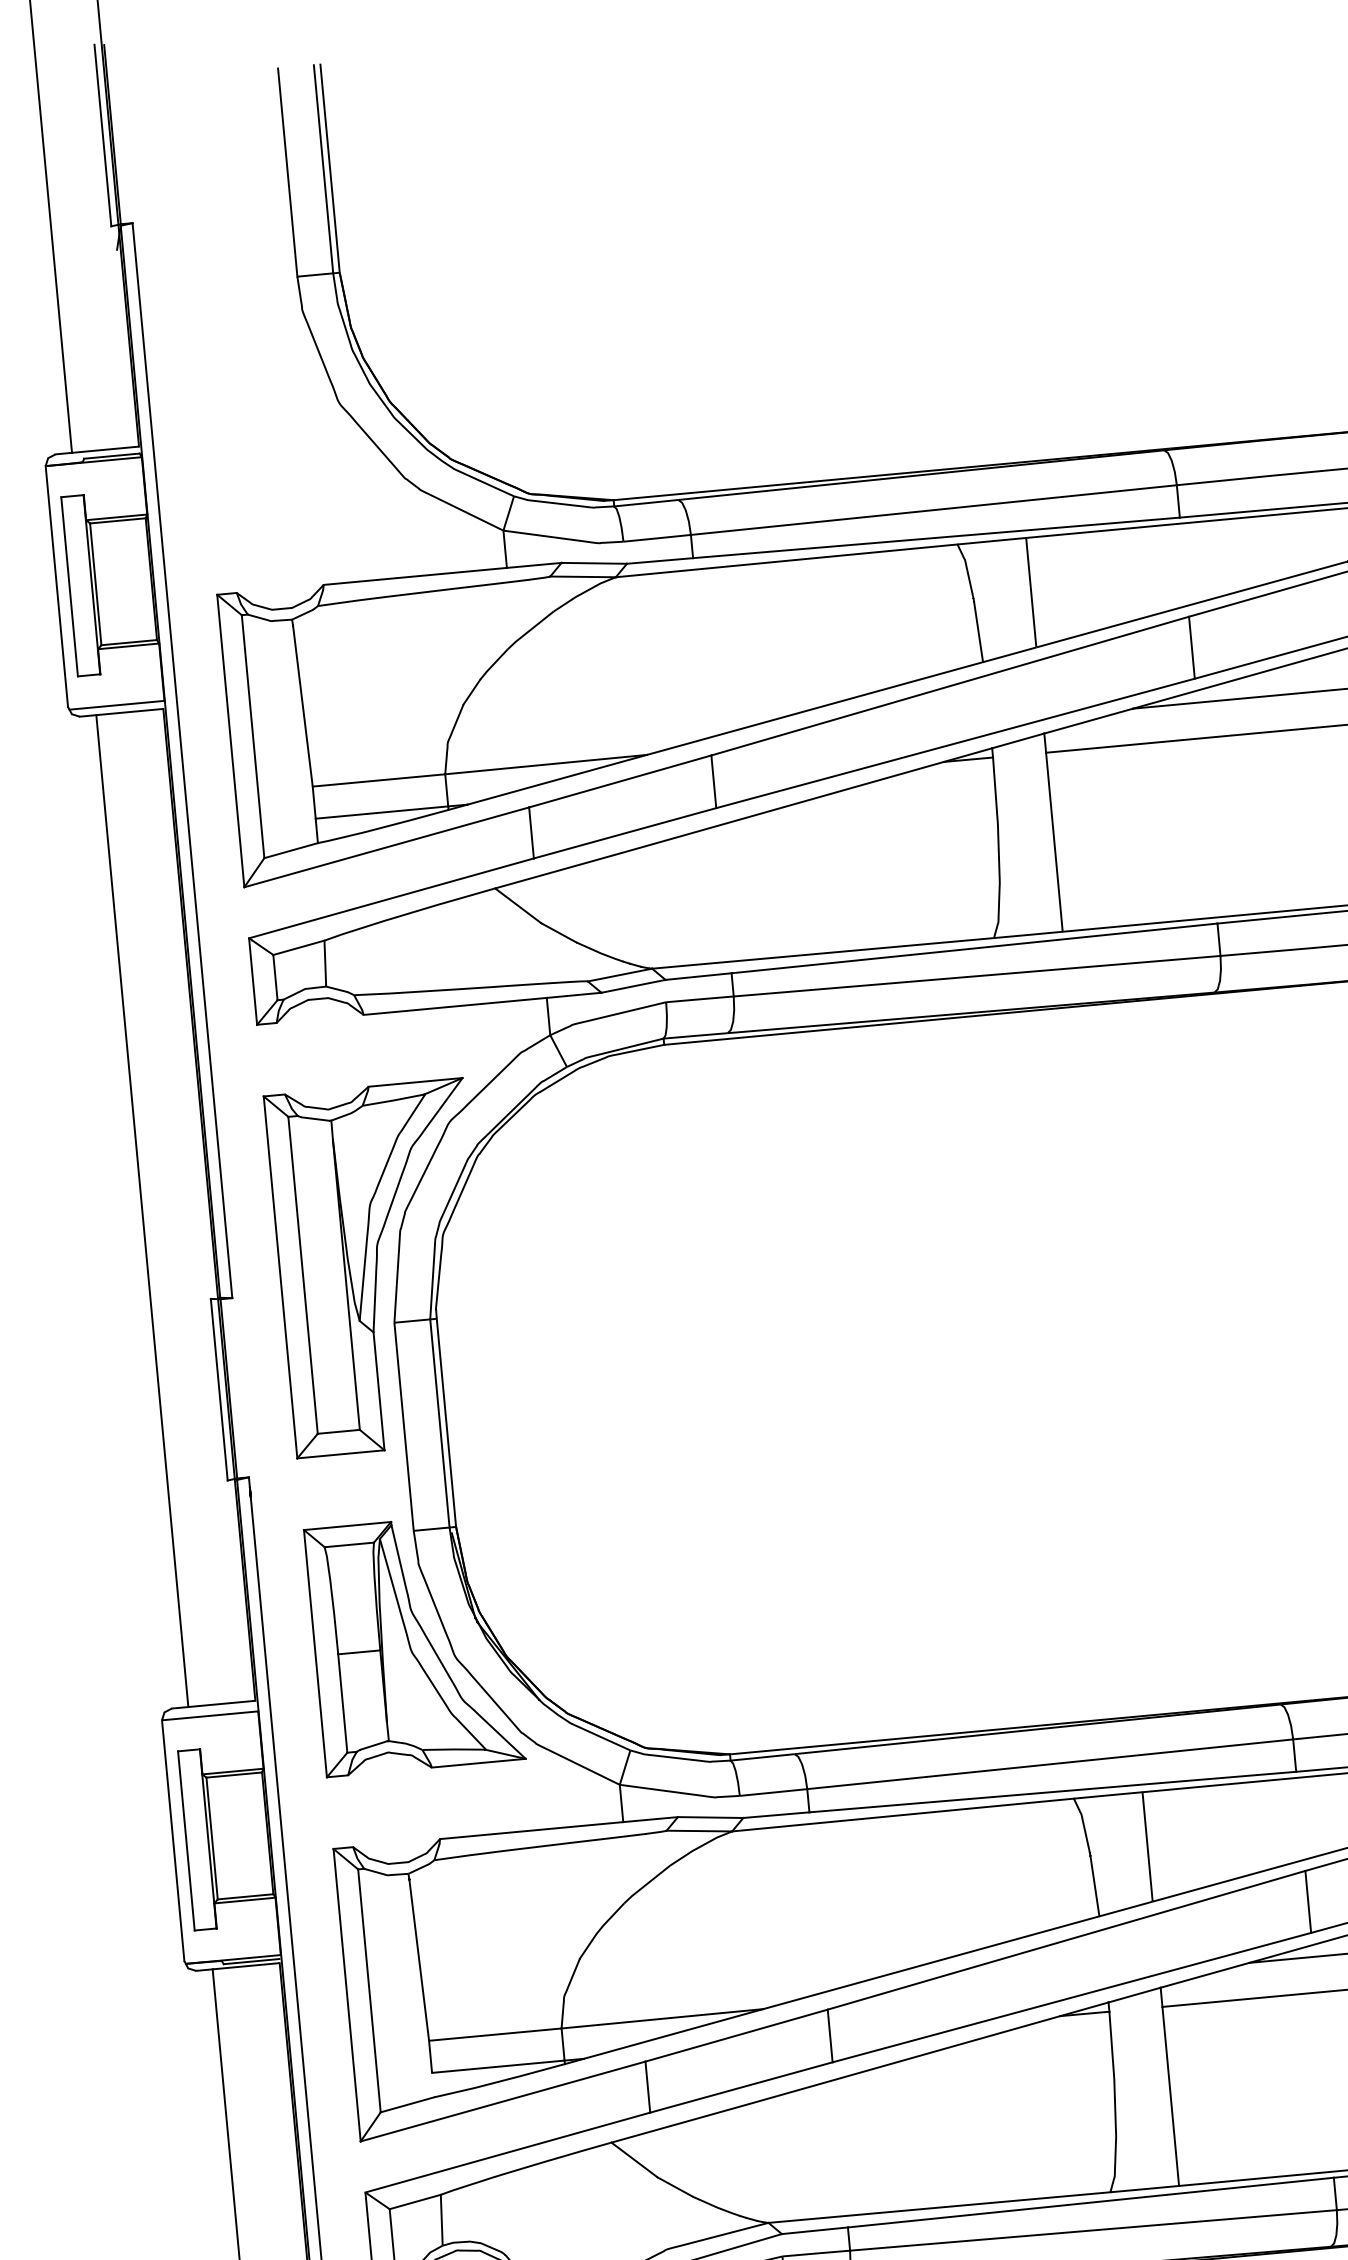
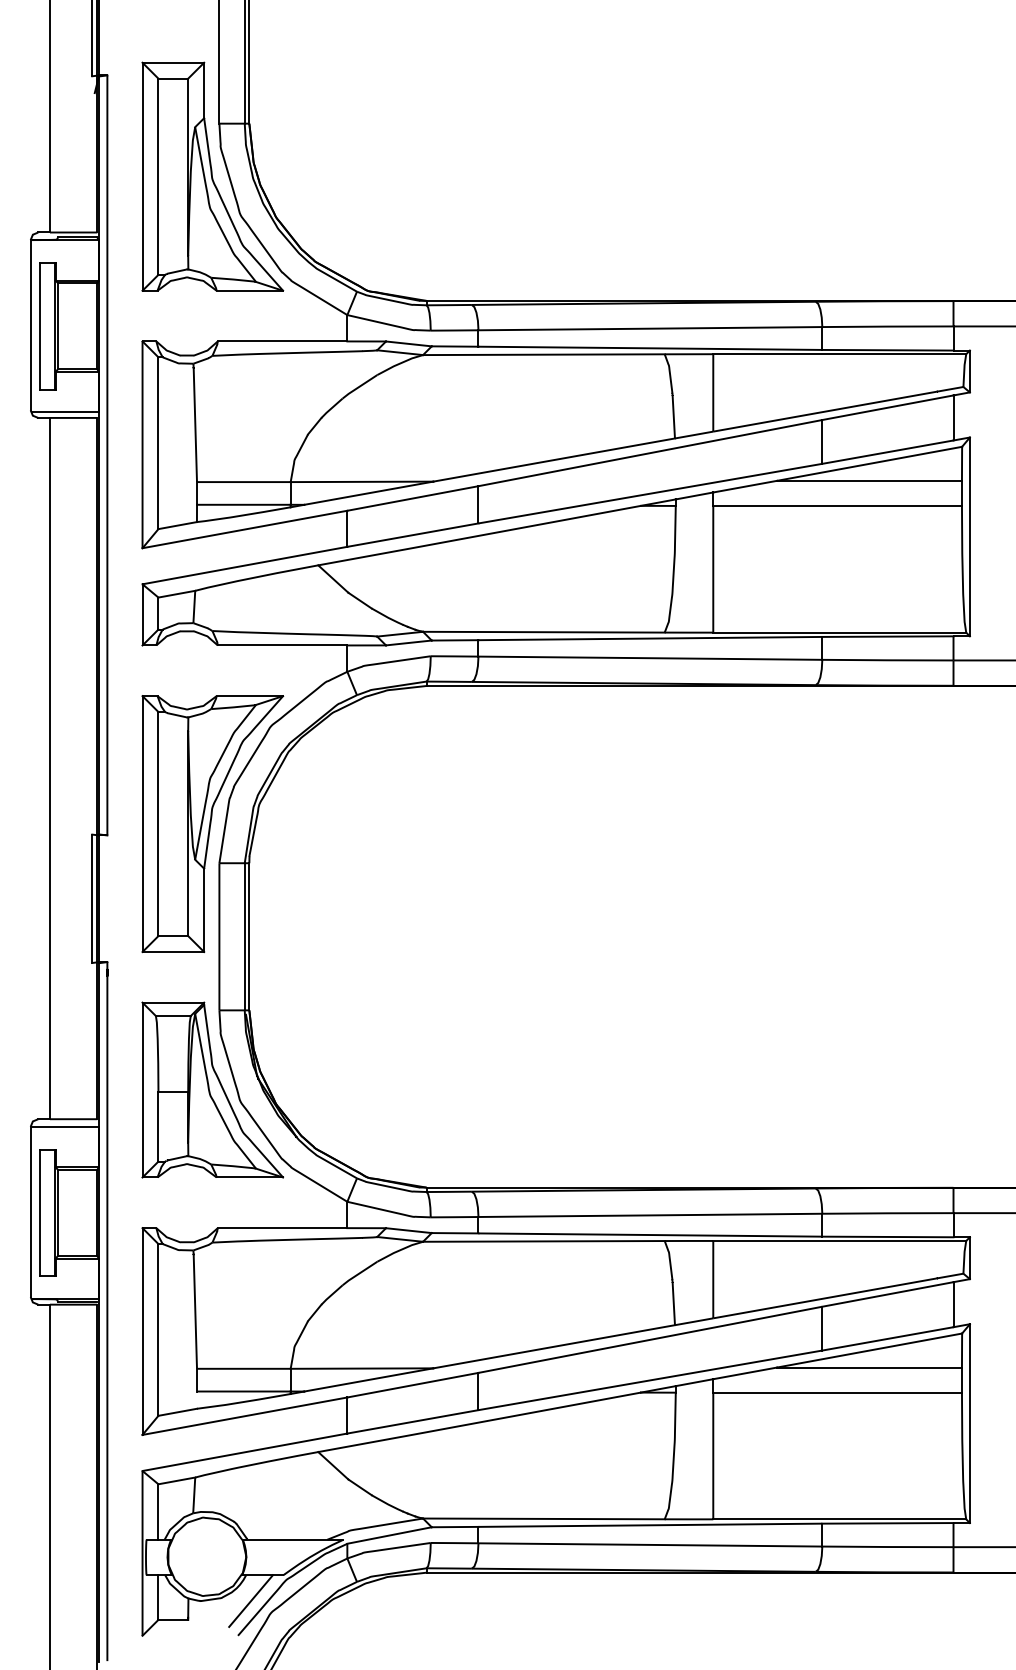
part: (294, 352) -> (212, 176), added

